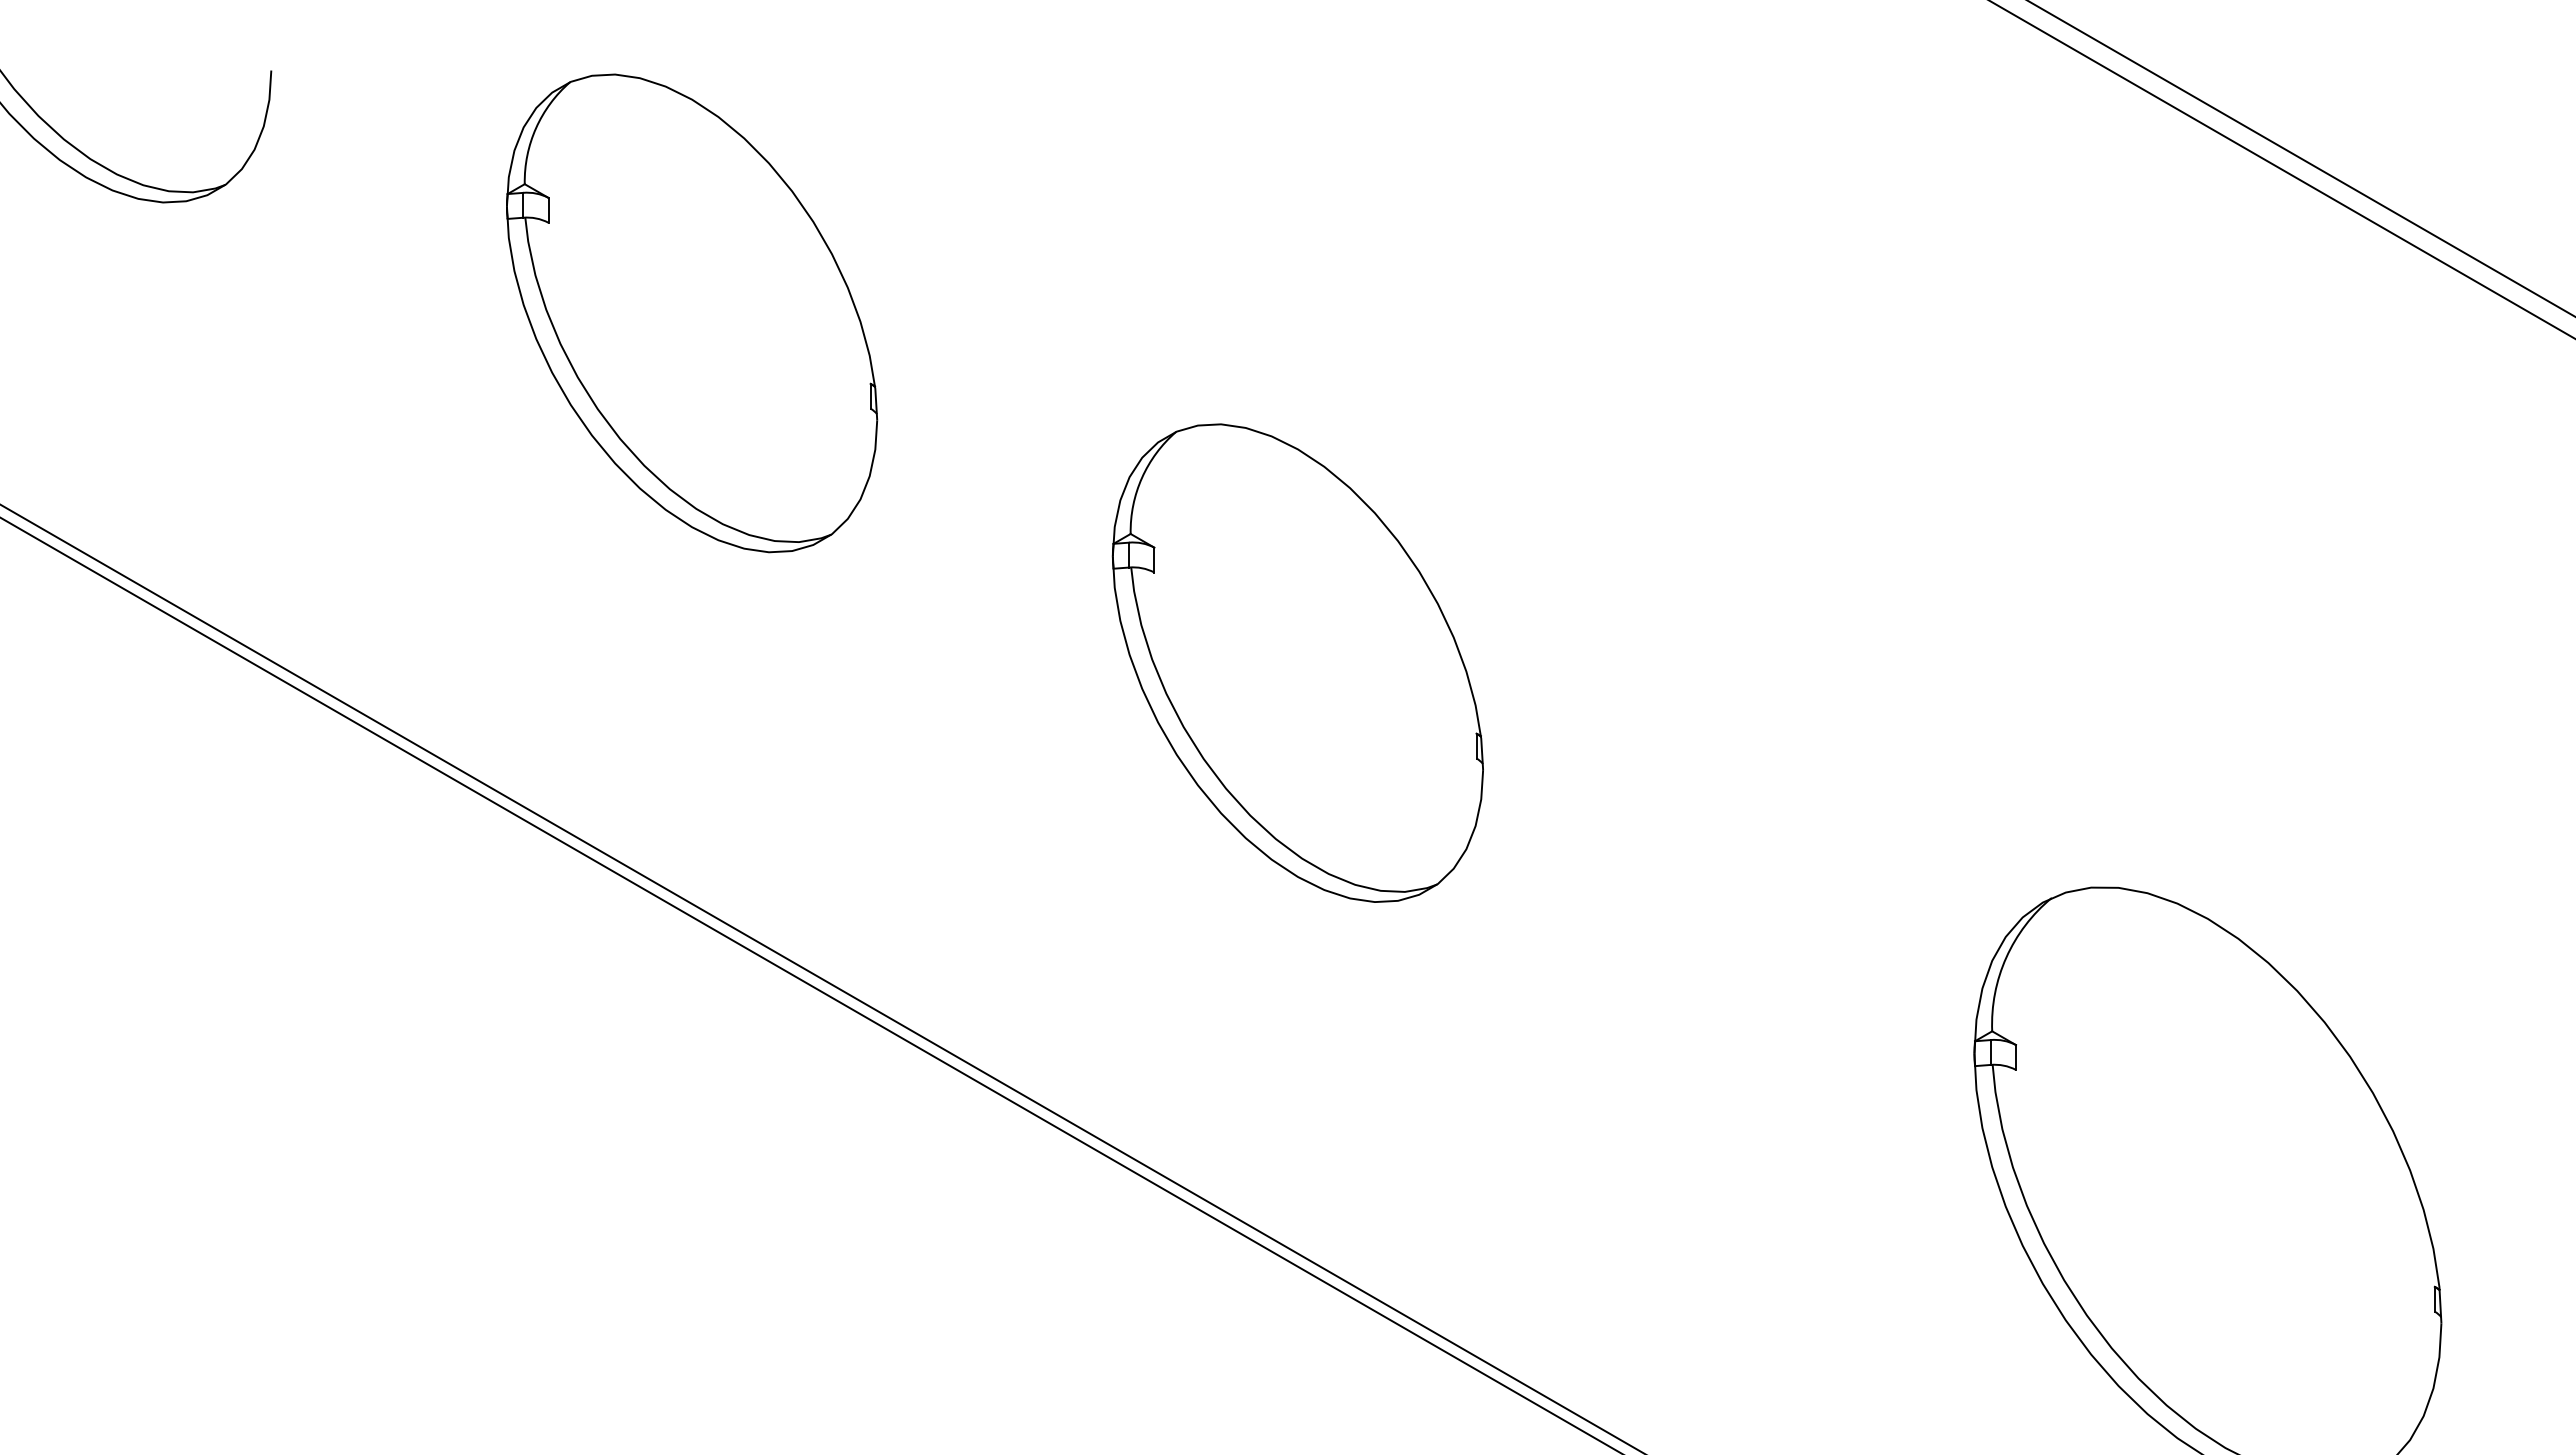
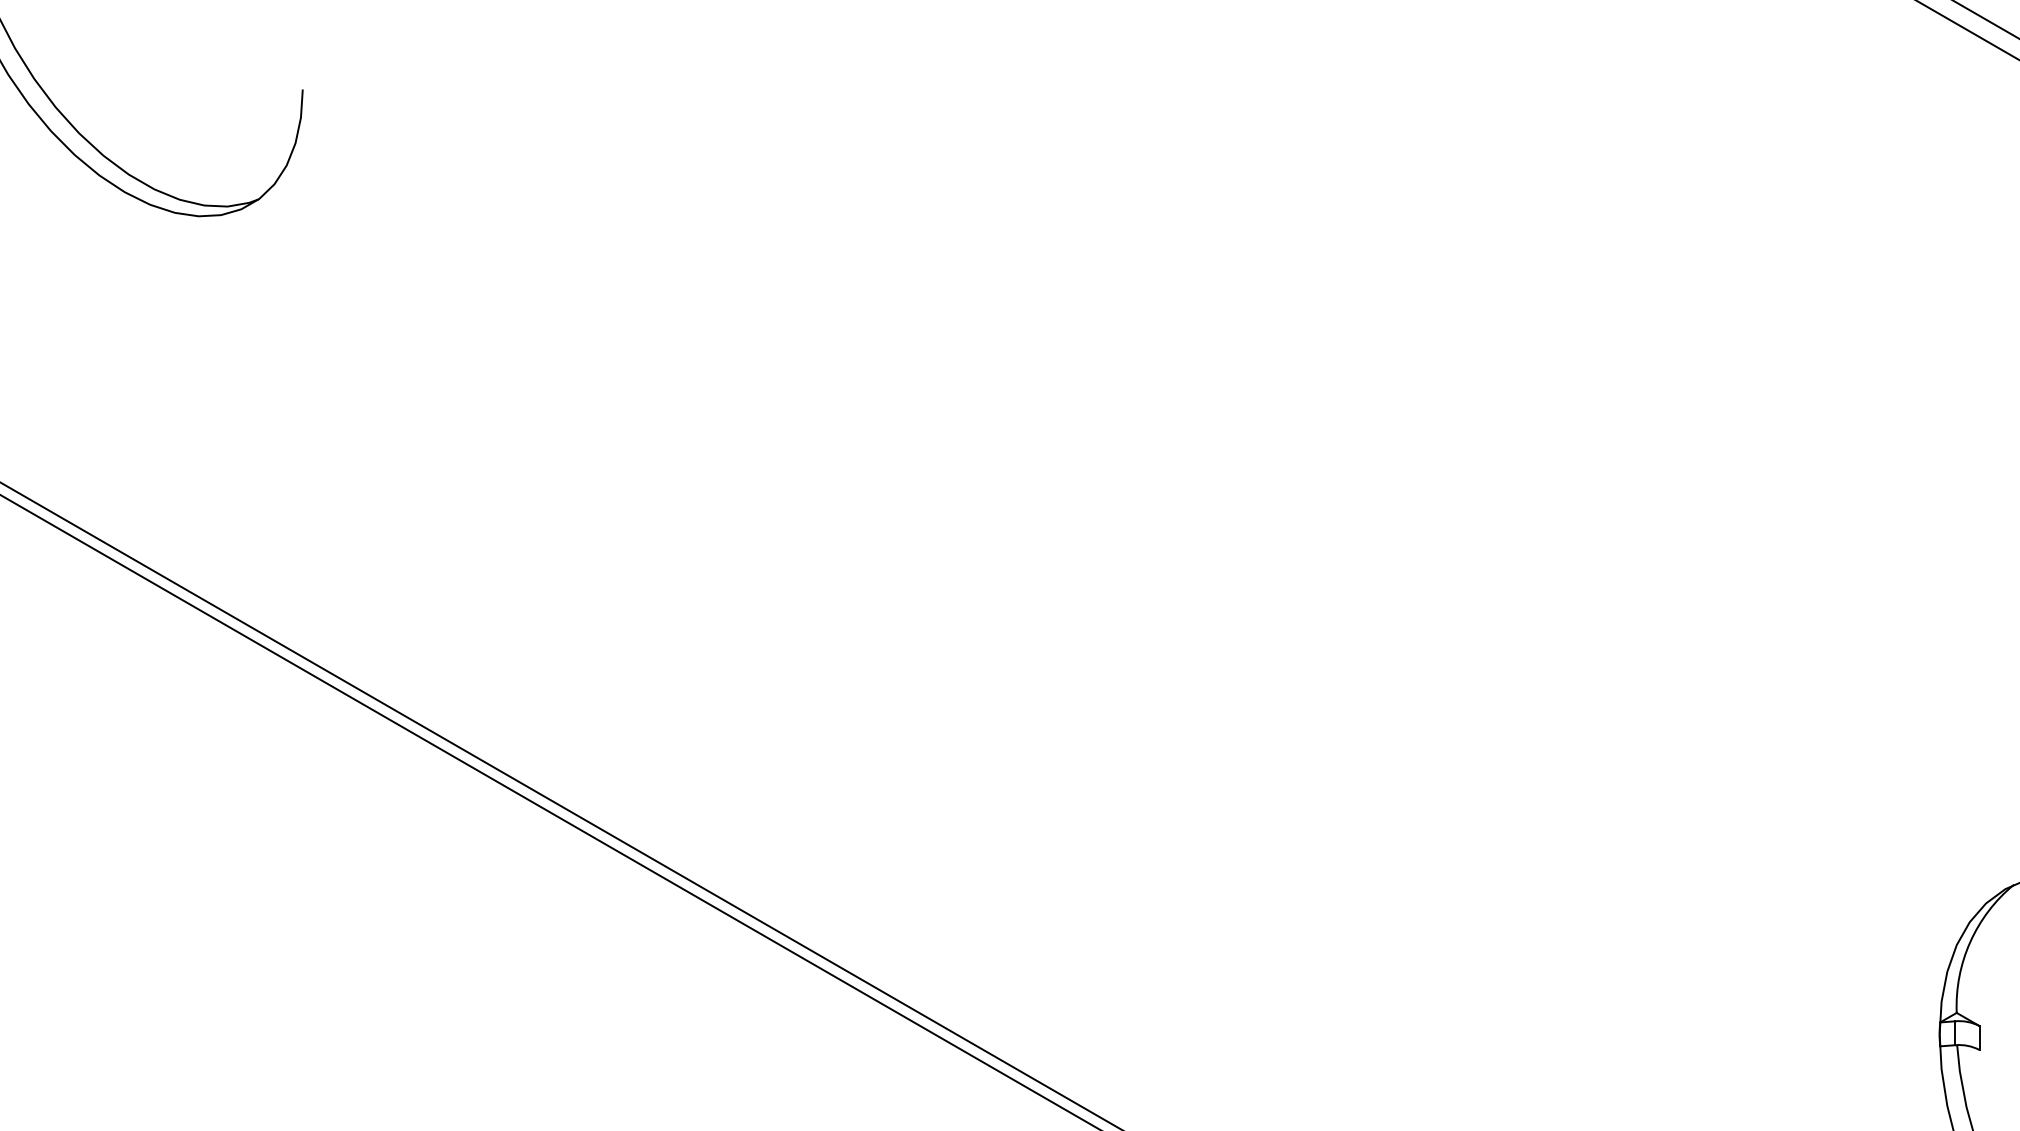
part: (692, 313) -> (707, 323), removed
part: (1297, 662) -> (1289, 658), removed

